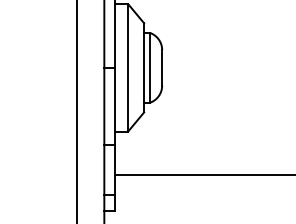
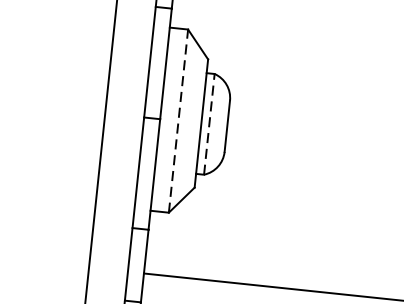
line: (128, 67) -> (178, 120), solid -> dashed
line: (149, 67) -> (209, 123), solid -> dashed

